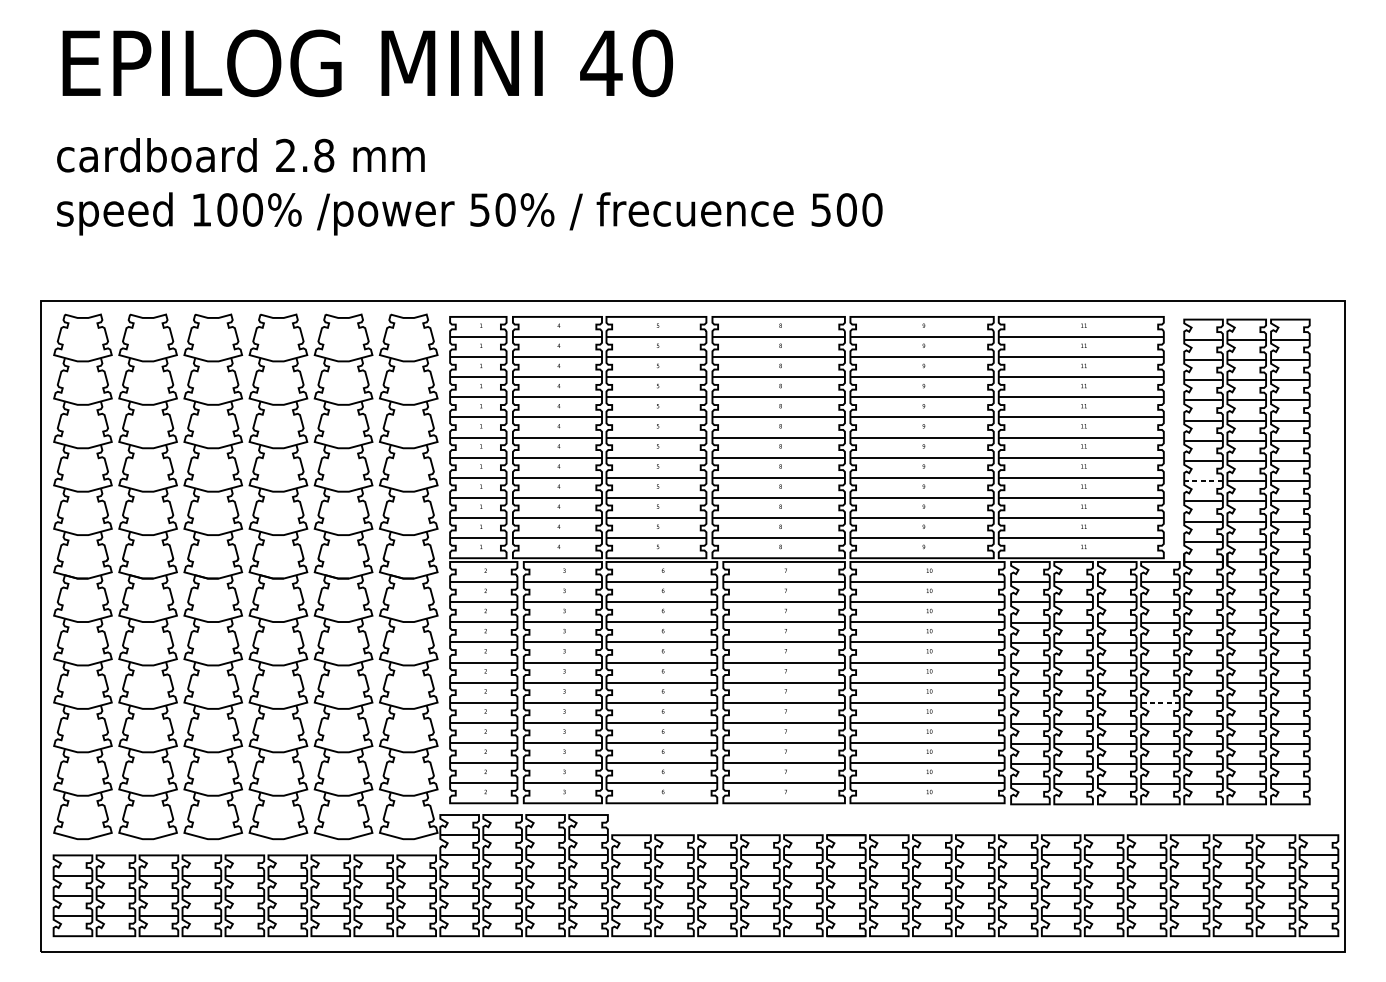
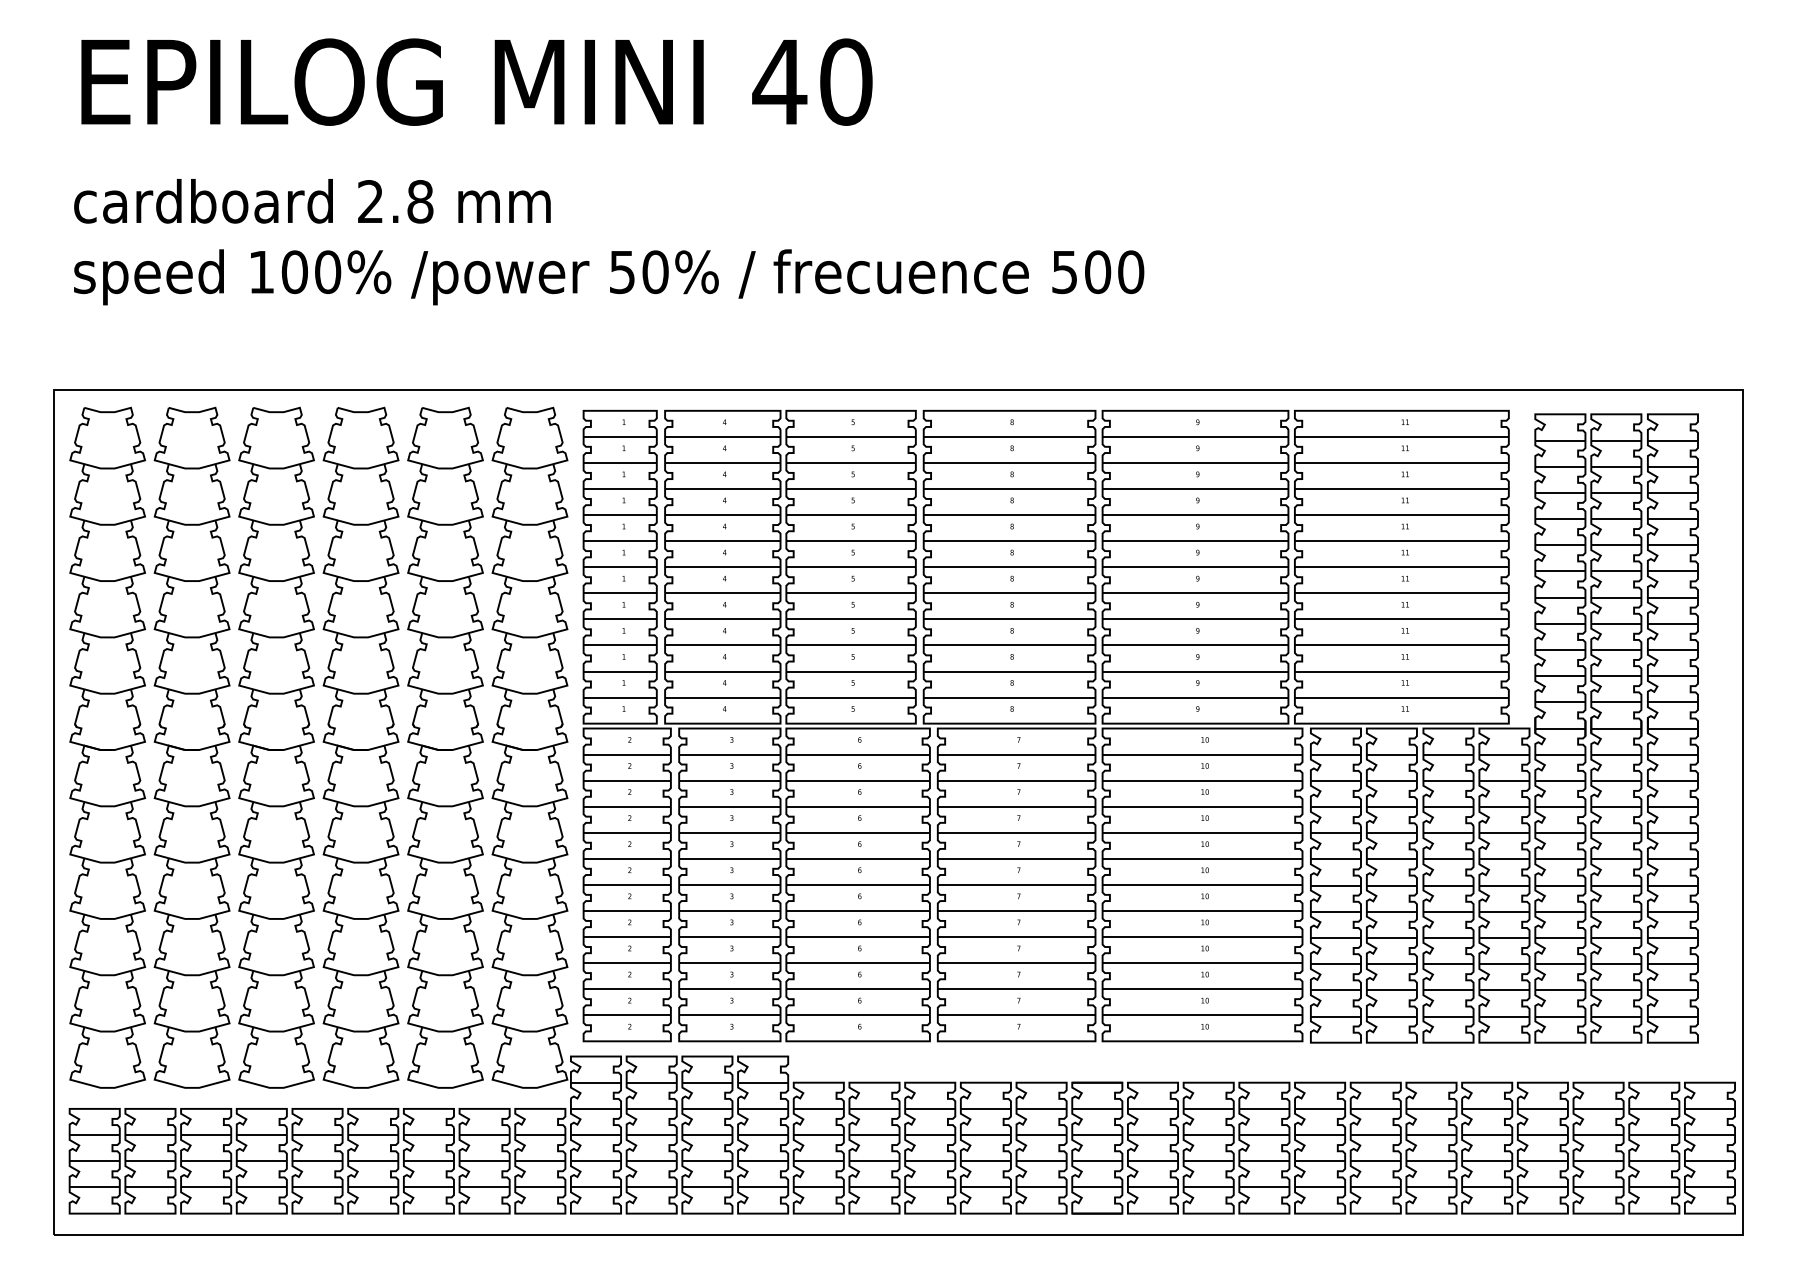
line: (1202, 480) -> (1559, 623), dashed -> solid
line: (1160, 703) -> (1504, 911), dashed -> solid

